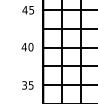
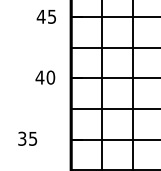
text: (27, 85) -> (27, 138), moved

